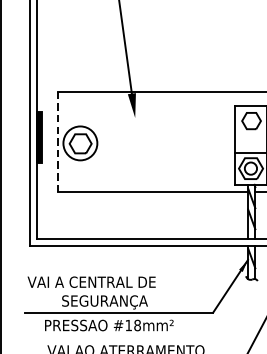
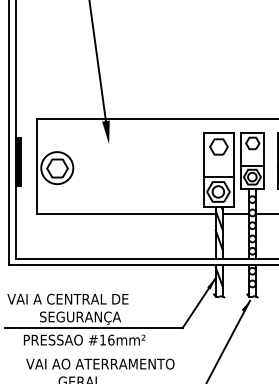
line: (58, 141) -> (36, 166), dashed -> solid
text: (137, 324) -> (111, 339), #18mm² -> #16mm²

